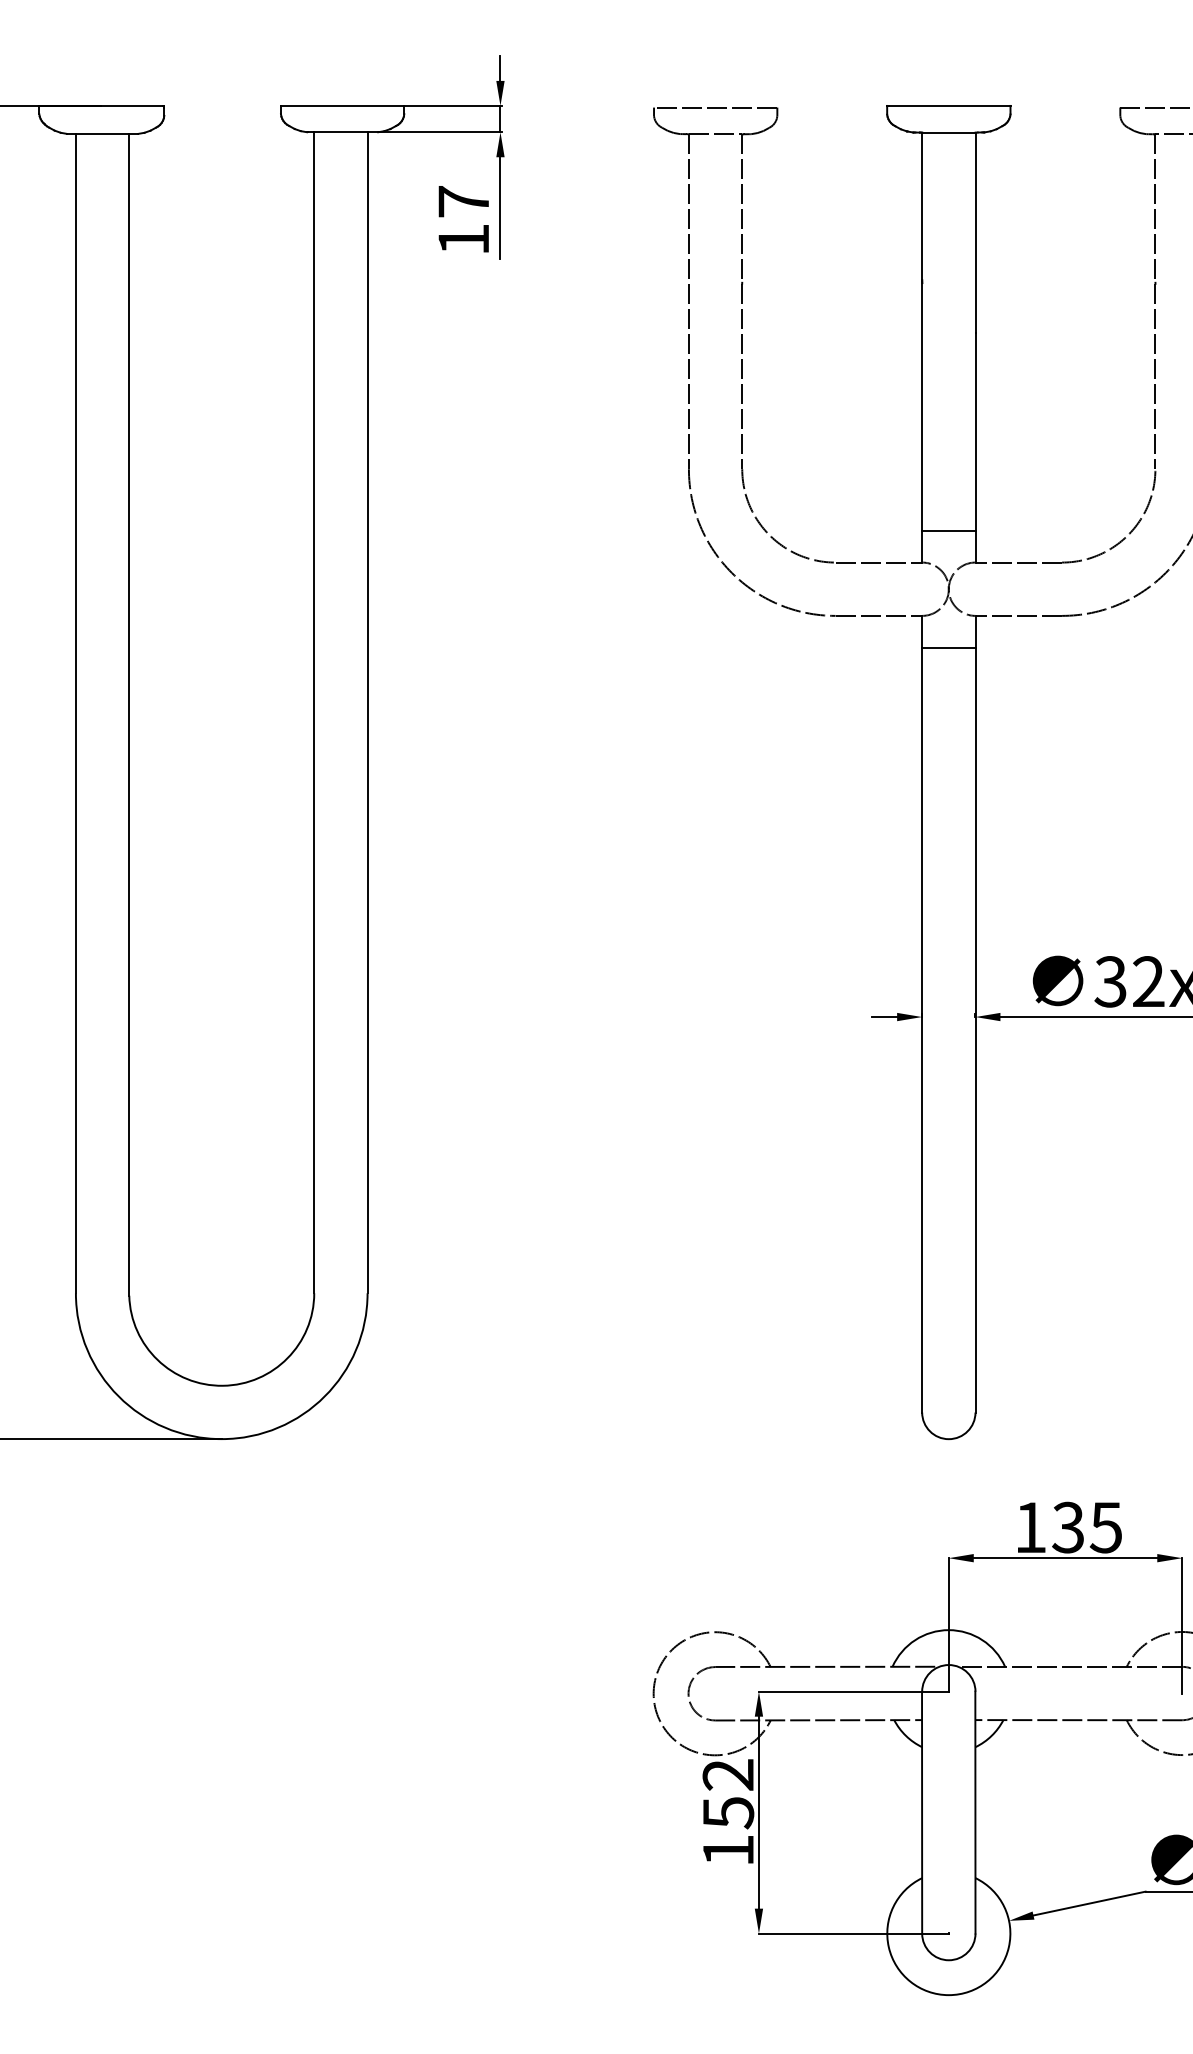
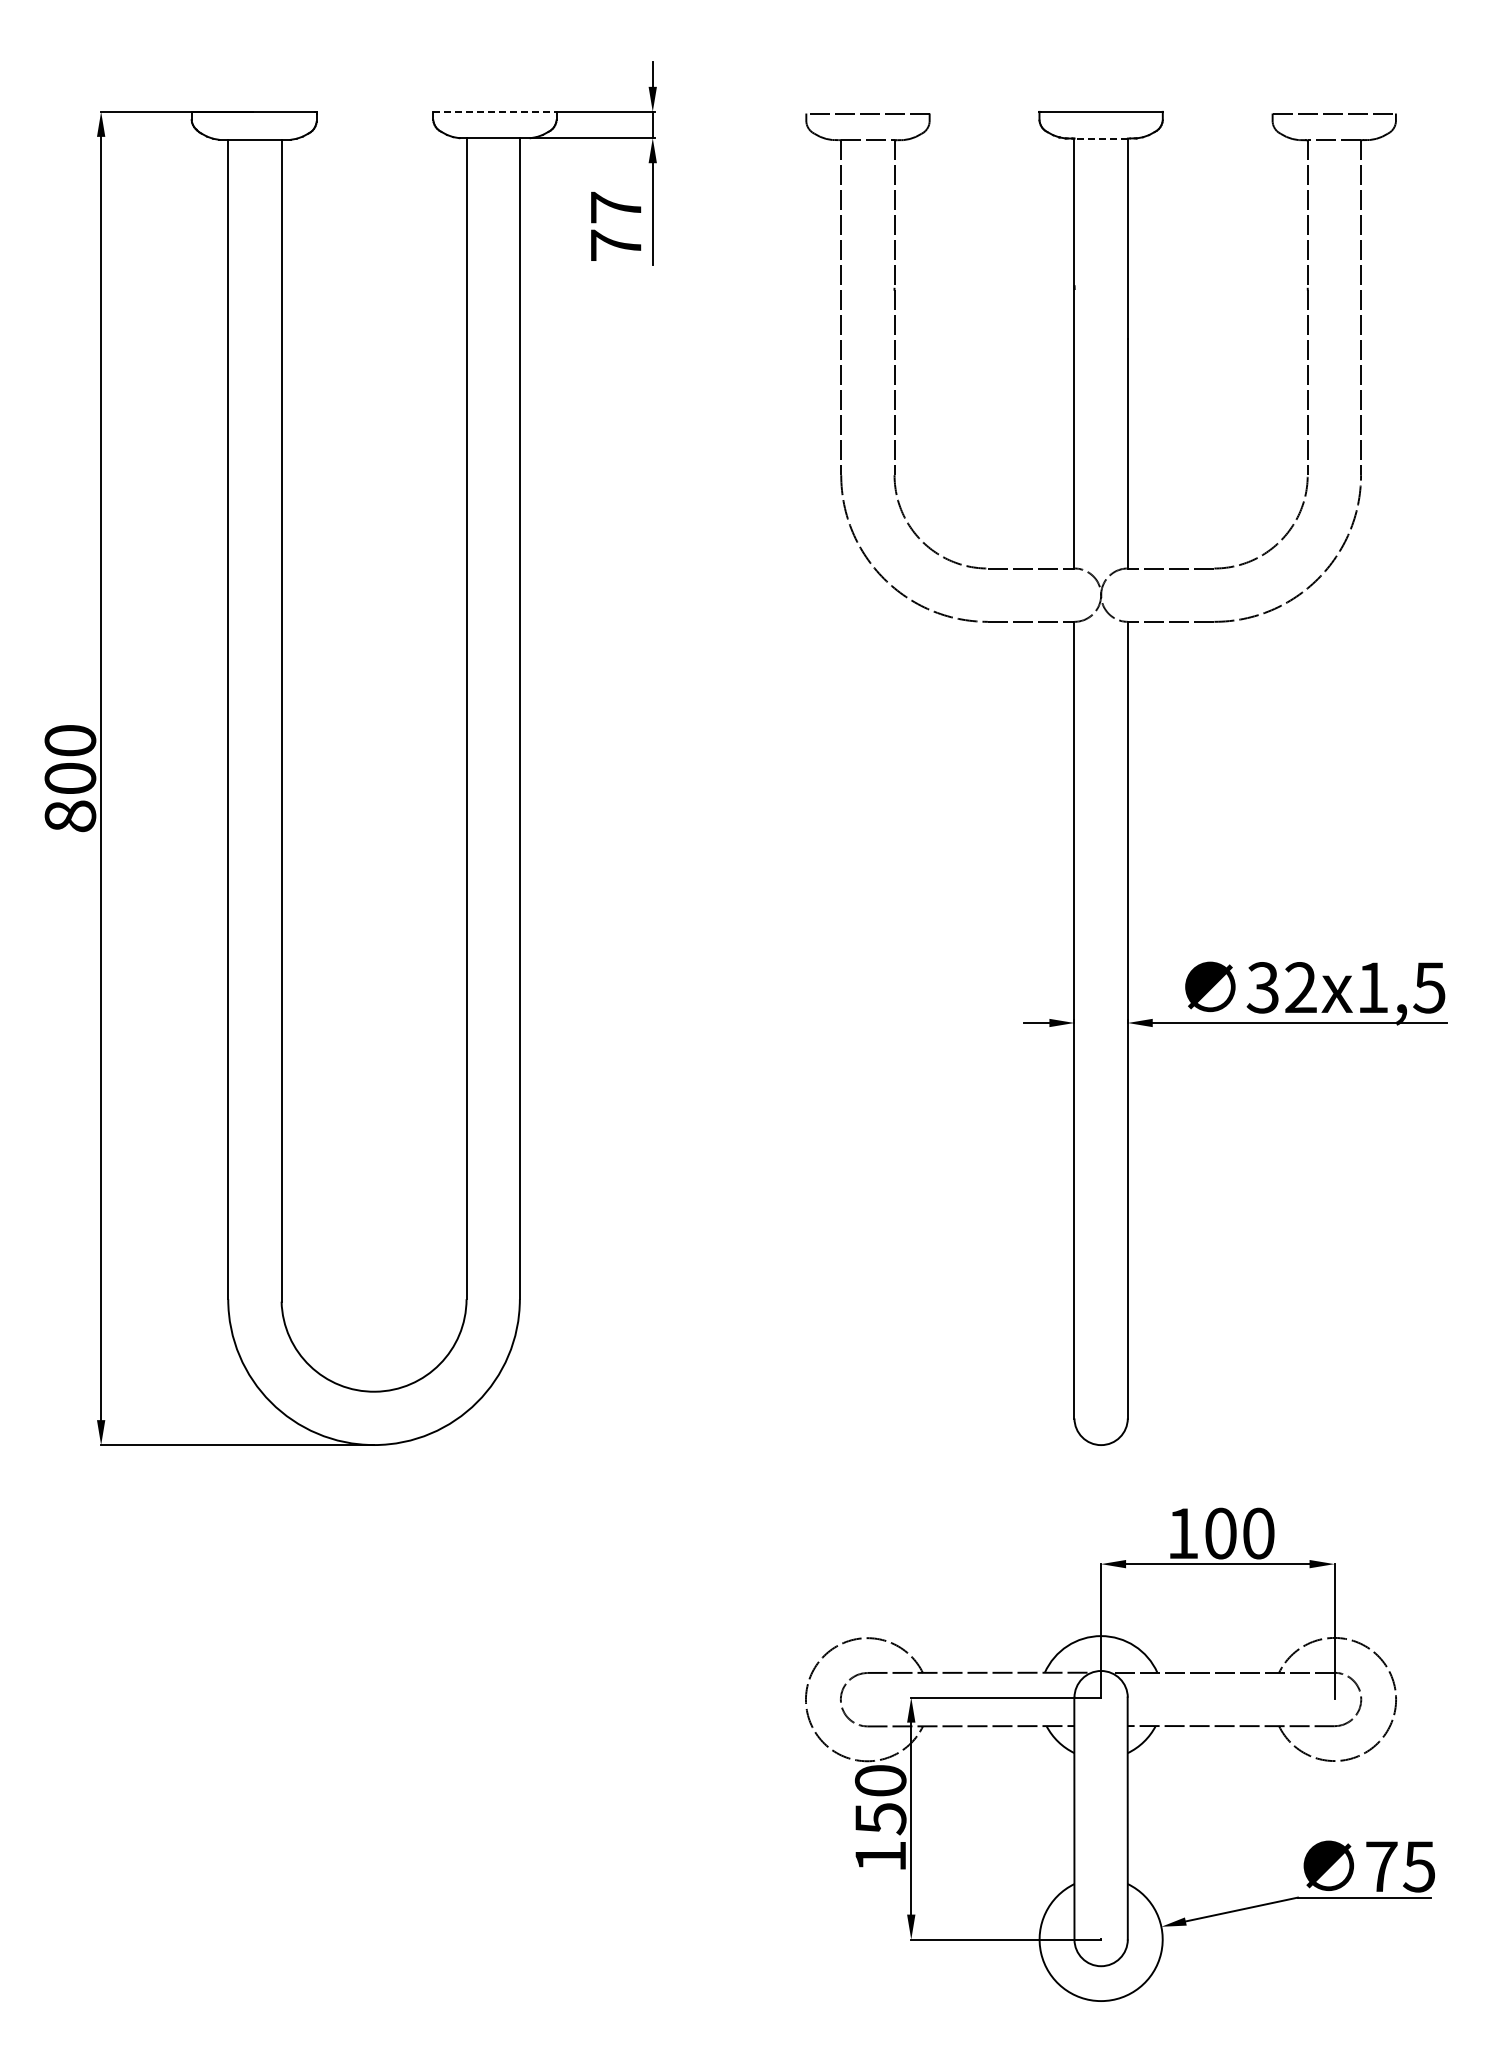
line: (342, 105) -> (494, 111), solid -> dashed
line: (949, 132) -> (1101, 138), solid -> dashed
text: (464, 238) -> (616, 244), 17 -> 77
line: (948, 530) -> (1100, 536), removed
line: (948, 647) -> (1100, 653), removed
text: (1087, 1527) -> (1239, 1533), 135 -> 100
text: (728, 1774) -> (880, 1780), 152 -> 150

